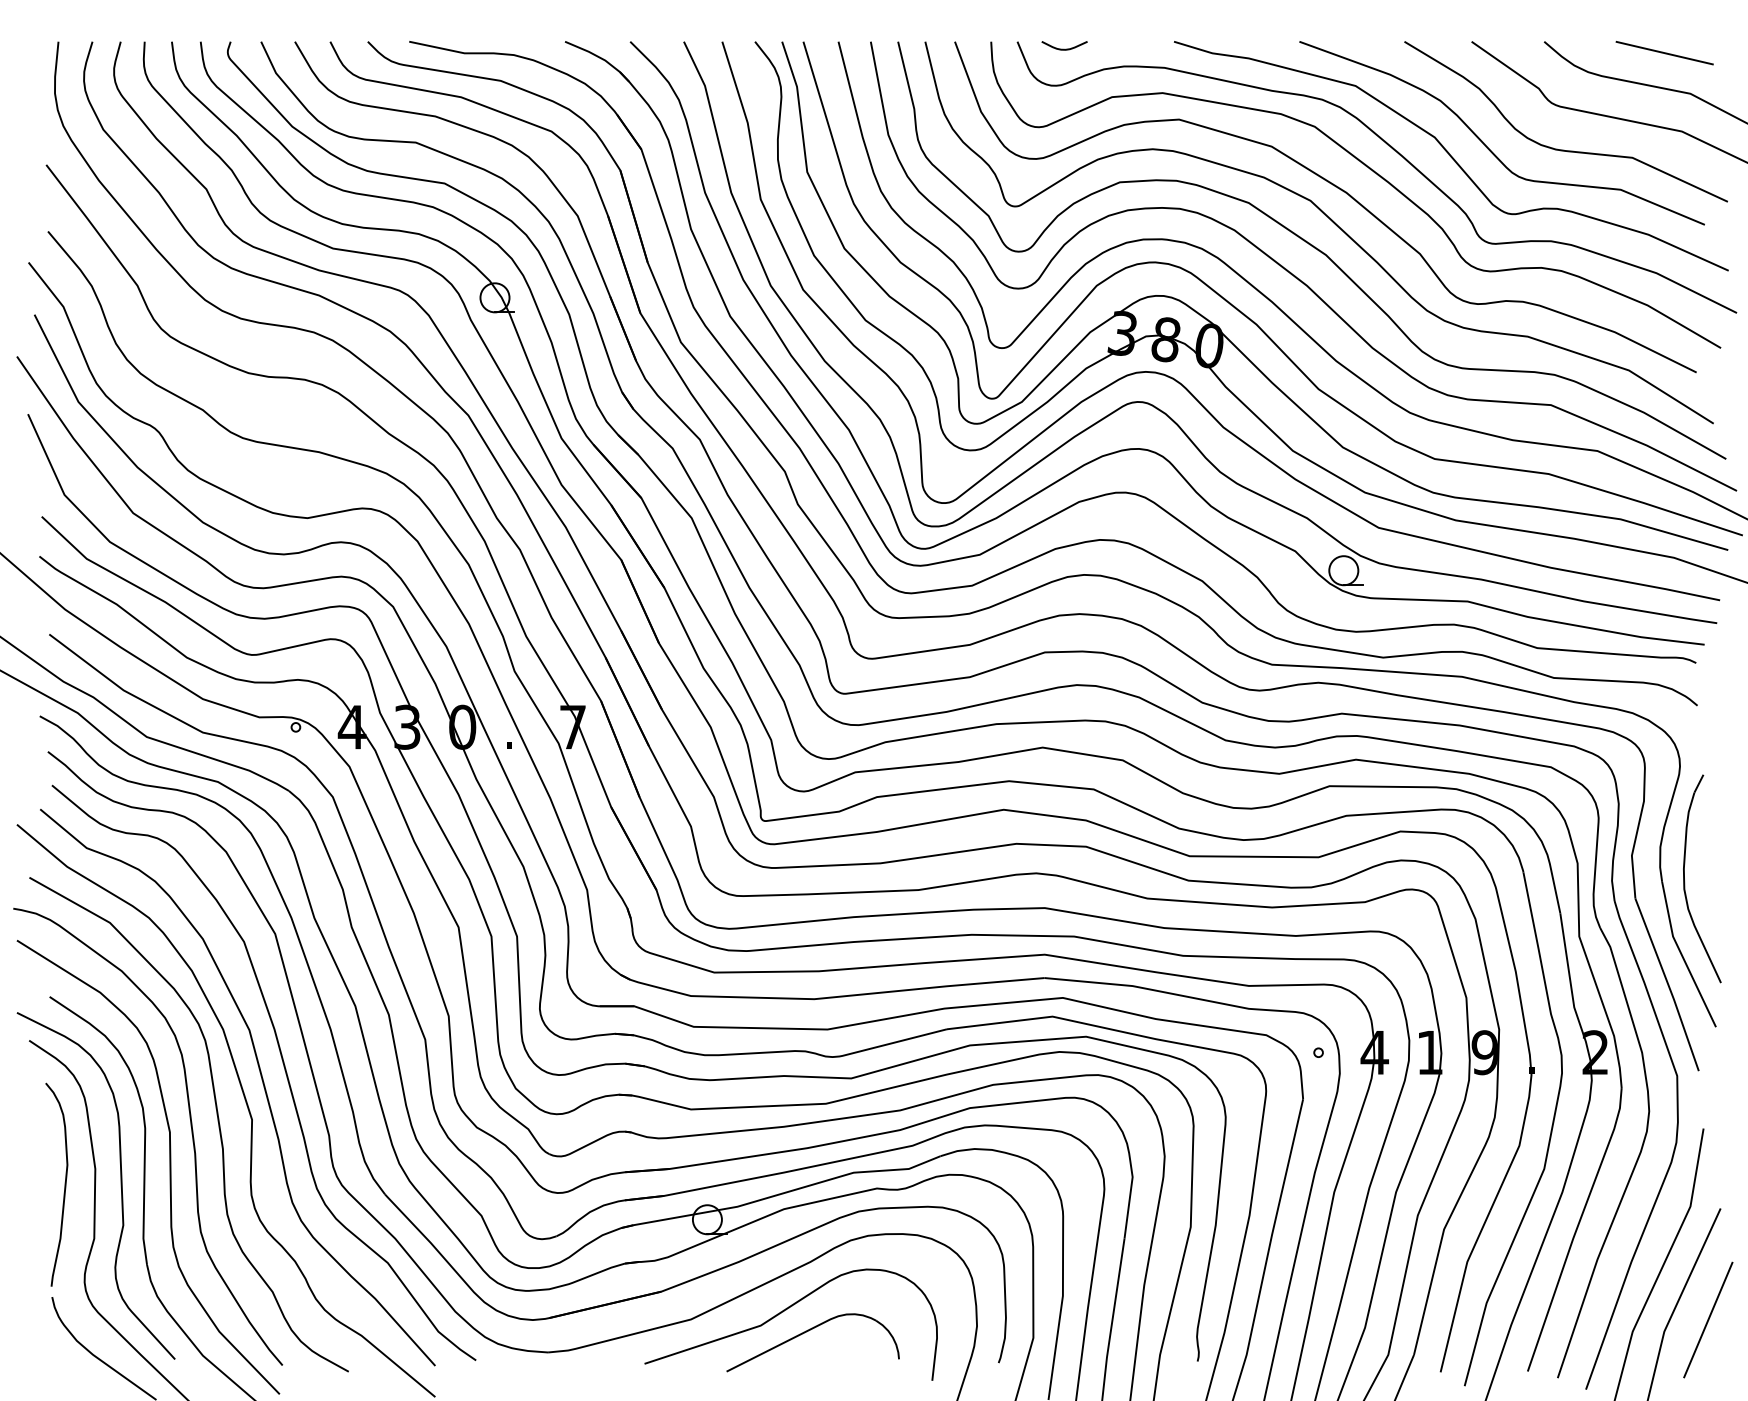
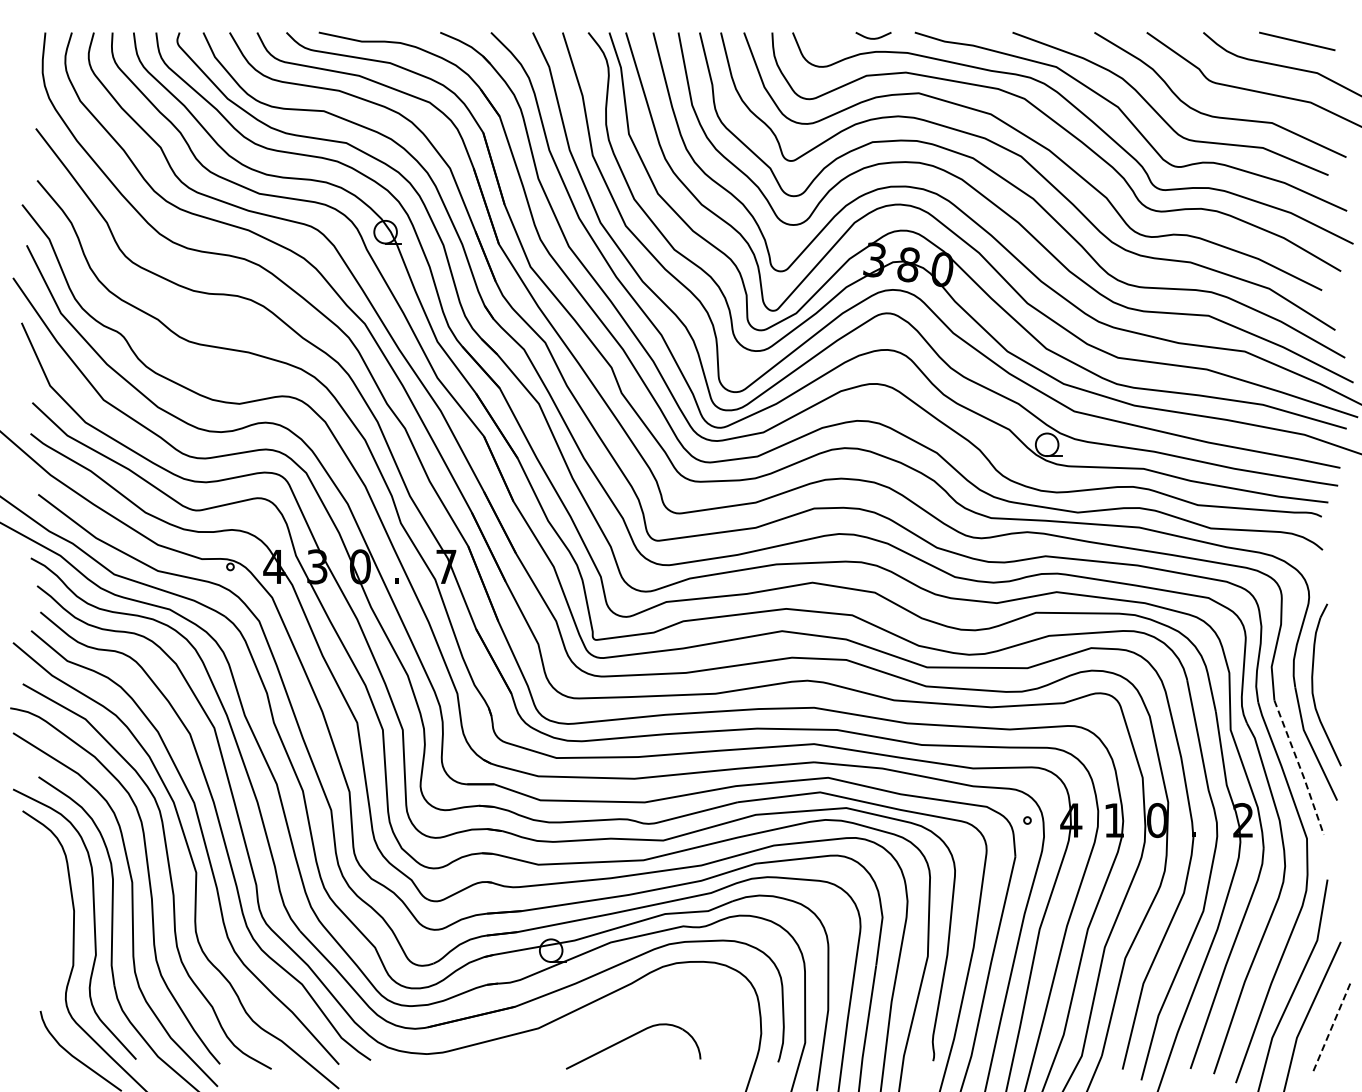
curve: (1061, 48) -> (871, 37), moved
line: (1668, 984) -> (1300, 767), solid -> dashed
text: (1484, 1052) -> (1156, 820), 9 -> 0
curve: (63, 1187) -> (49, 925), removed
curve: (784, 1311) -> (611, 1022), removed
line: (1708, 1320) -> (1331, 1029), solid -> dashed

